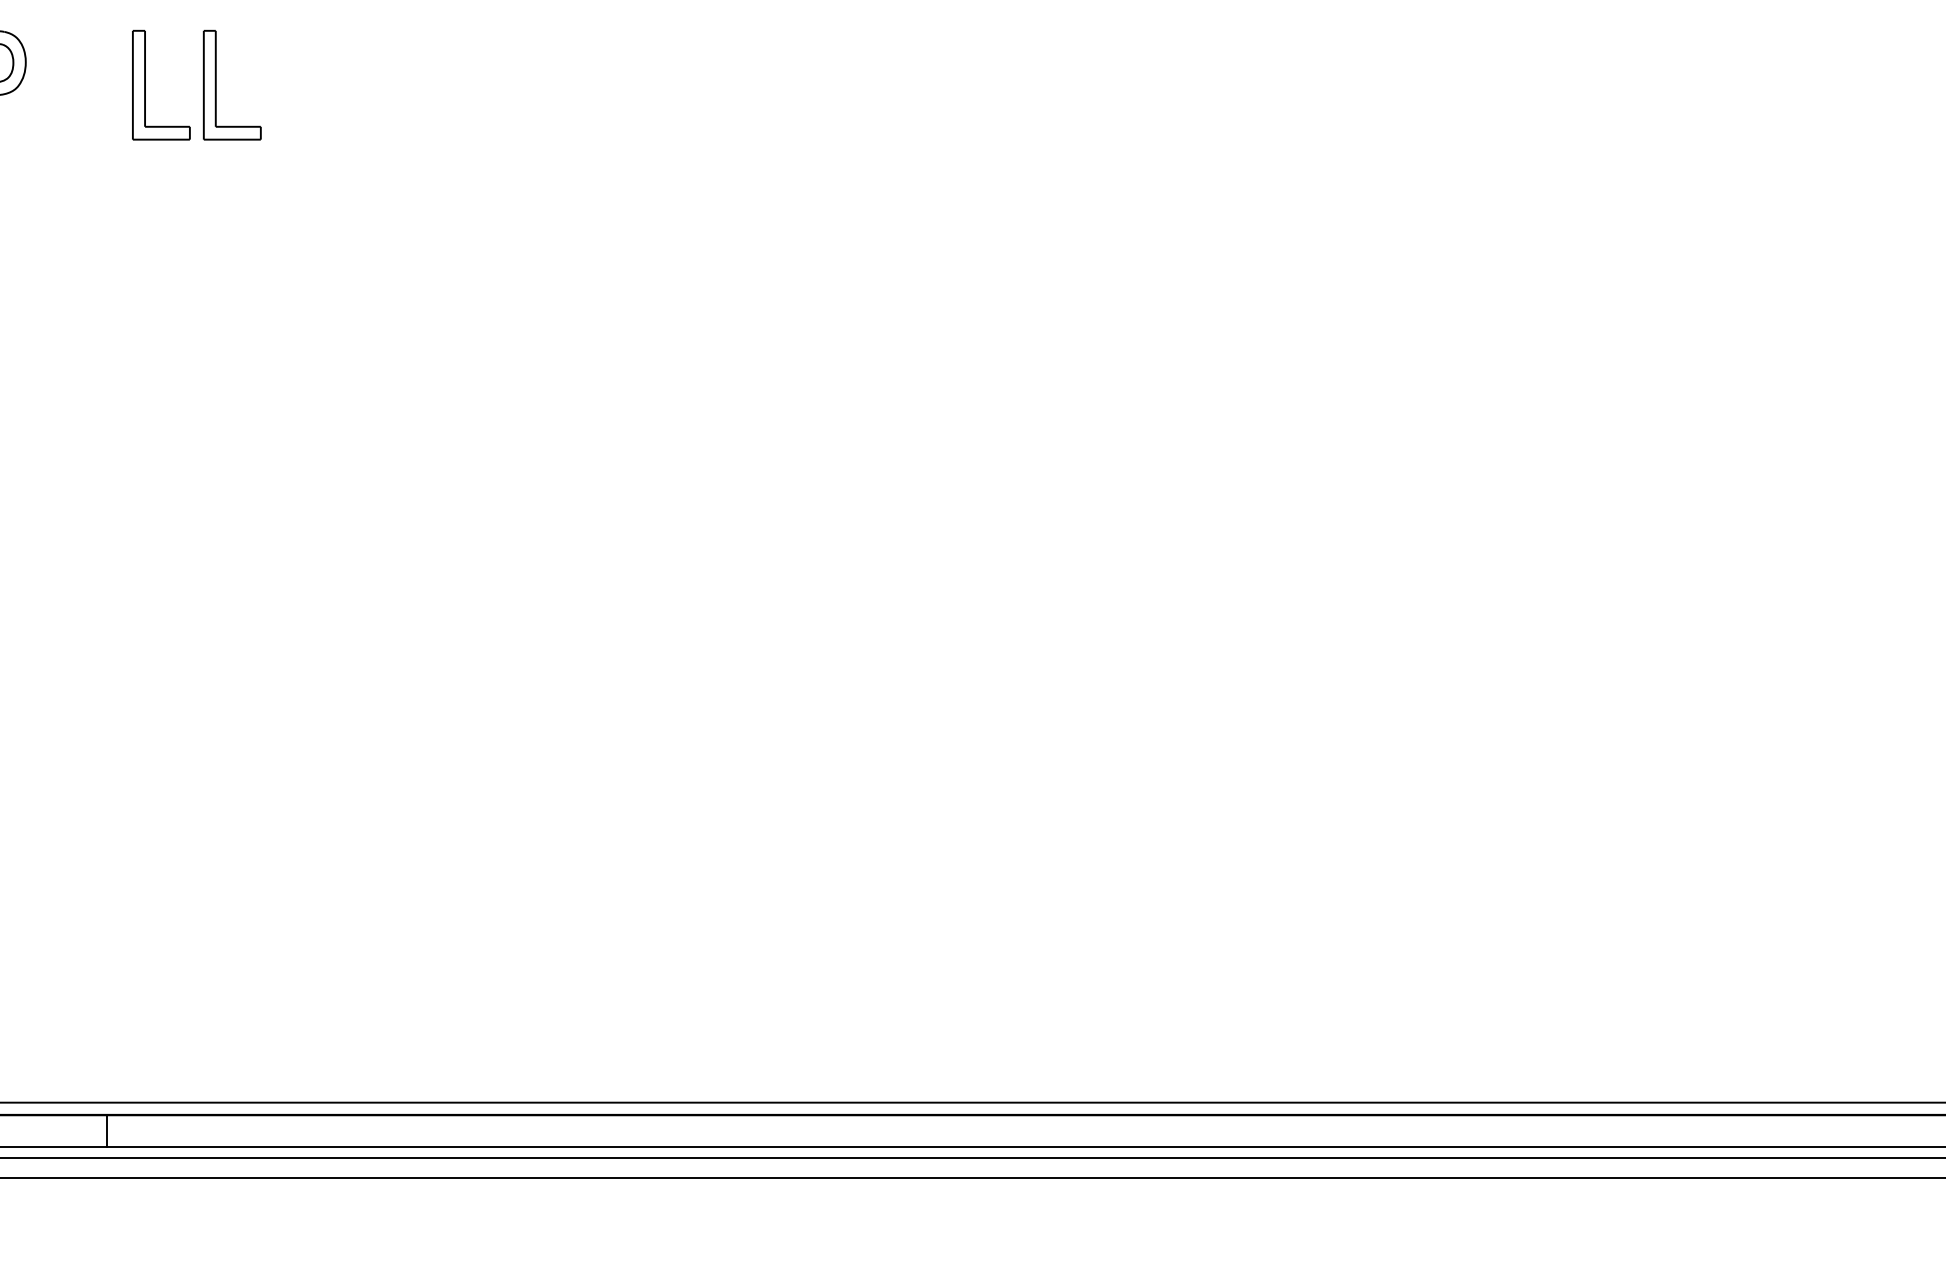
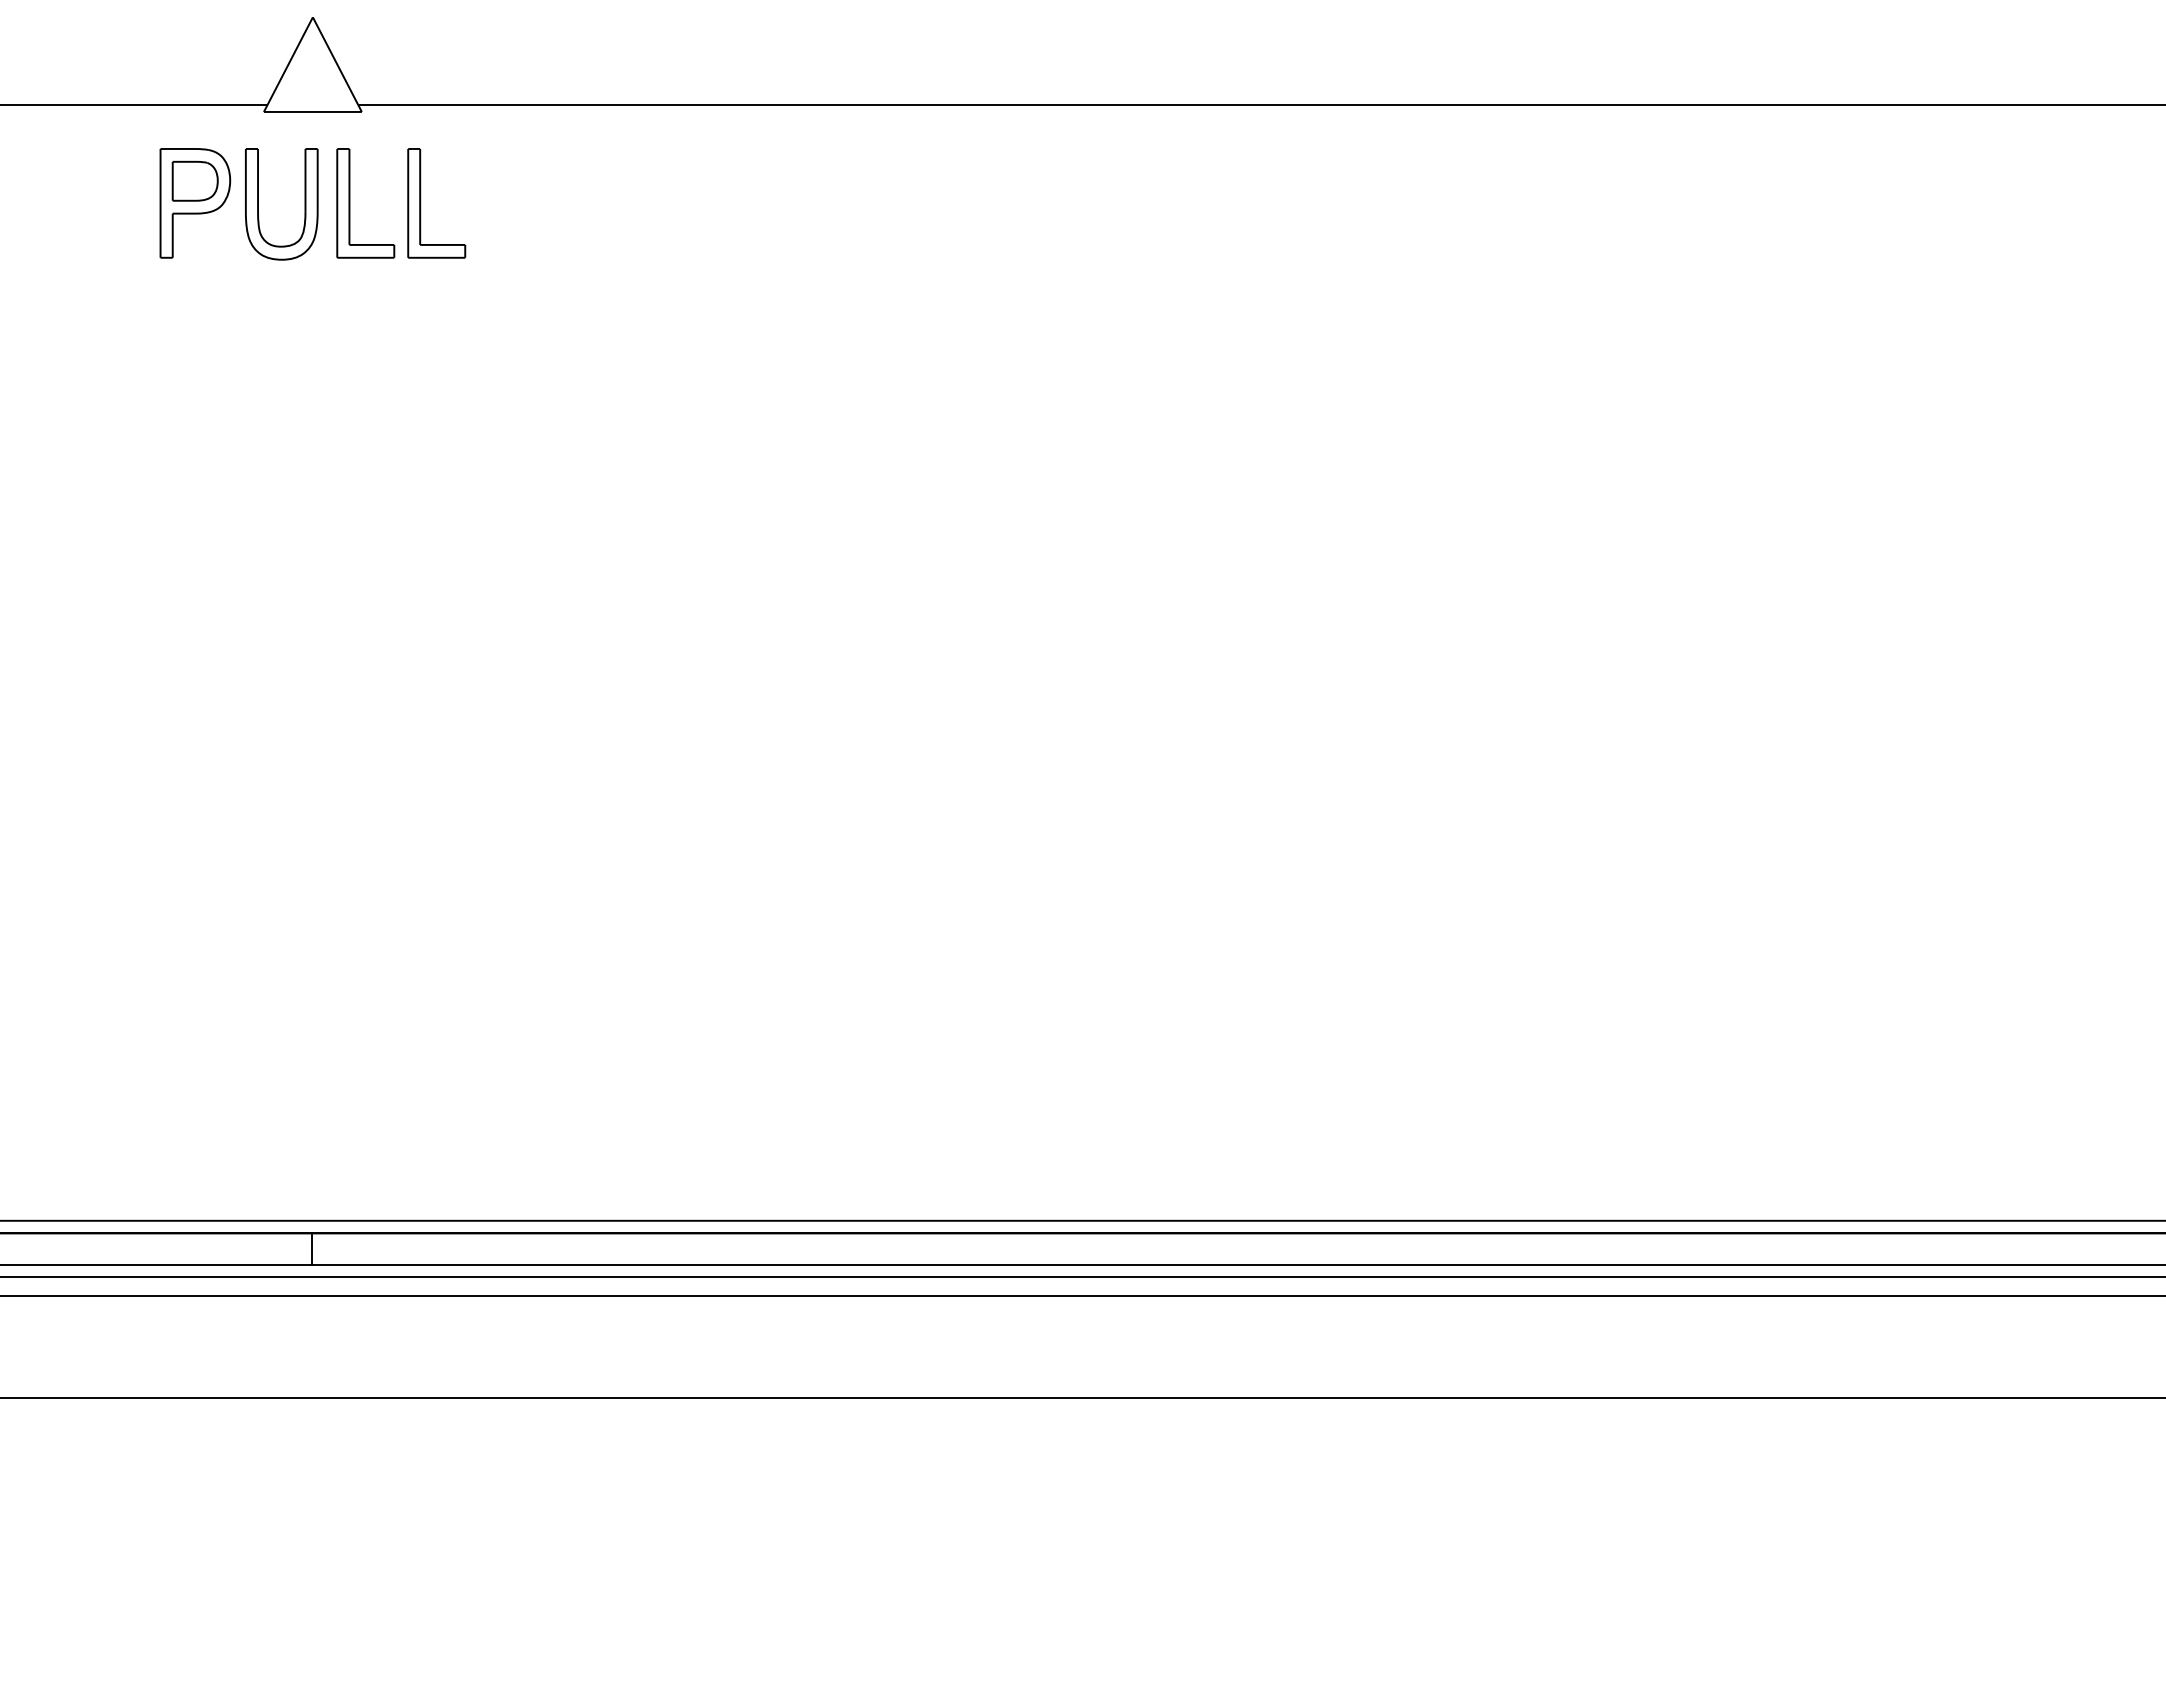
part: (54, 86) -> (258, 204), added

